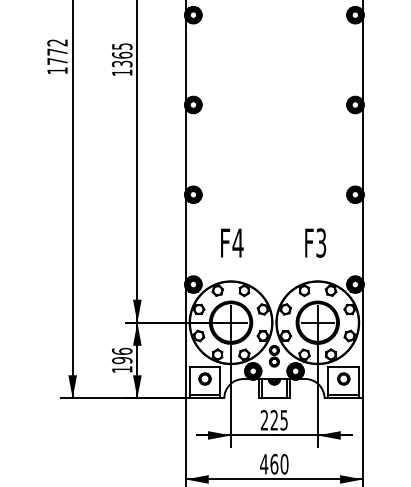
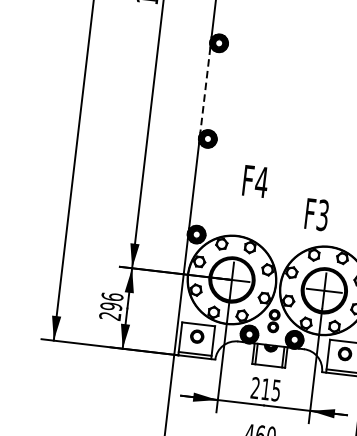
line: (185, 150) -> (204, 90), solid -> dashed
text: (232, 242) -> (255, 181), moved
text: (315, 242) -> (316, 214), moved
text: (122, 369) -> (110, 316), 196 -> 296
text: (273, 420) -> (264, 389), 225 -> 215

